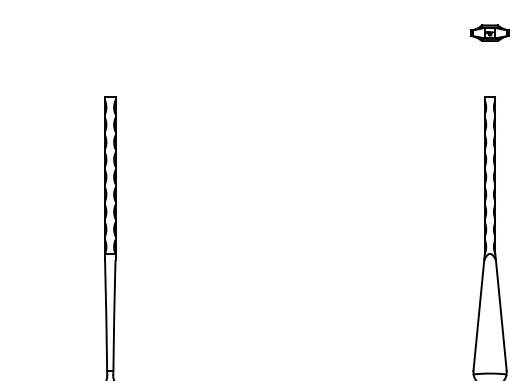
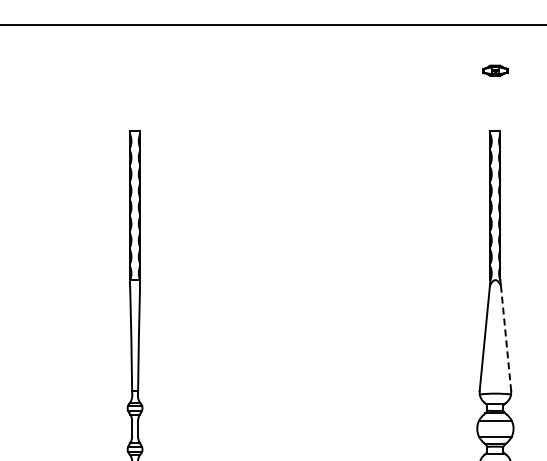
part: (490, 32) -> (495, 70), size x0.7
line: (501, 315) -> (506, 338), solid -> dashed

